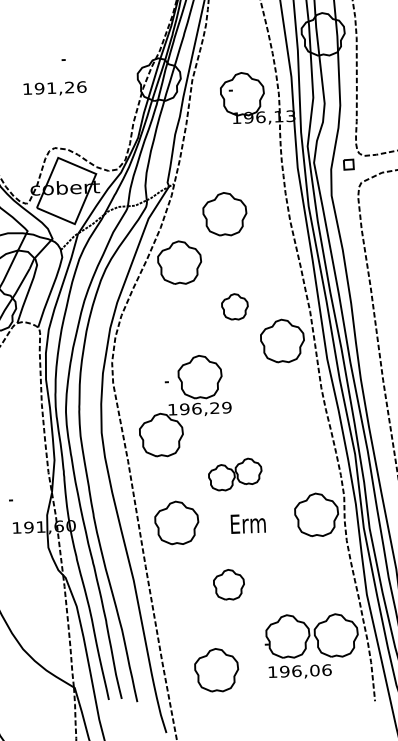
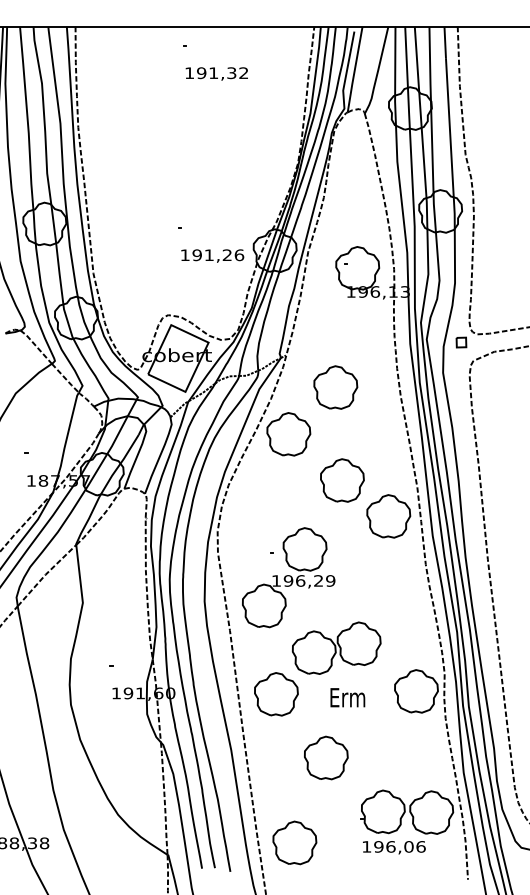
text: (54, 88) -> (212, 255), moved
part: (235, 306) -> (342, 480), size x1.67
part: (235, 473) -> (336, 647), size x1.67
part: (229, 584) -> (326, 757), size x1.43
part: (216, 669) -> (294, 842), moved

